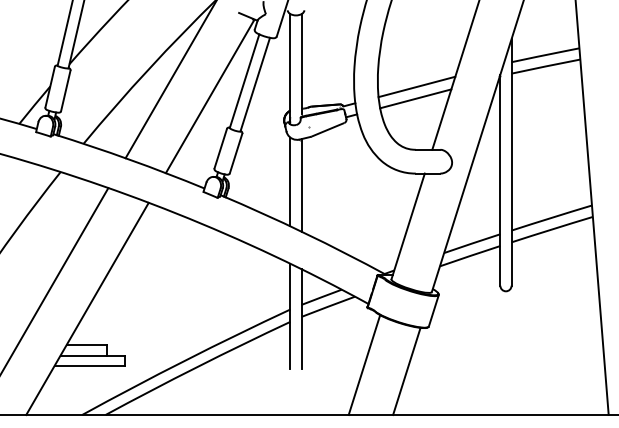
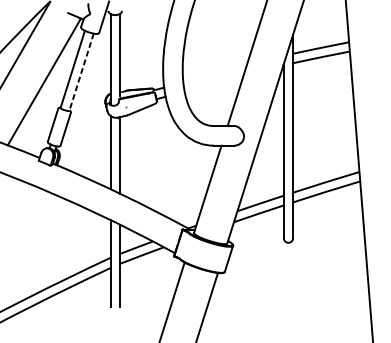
line: (255, 85) -> (81, 72), solid -> dashed
line: (416, 86) -> (214, 73), removed
line: (415, 98) -> (213, 83), removed

